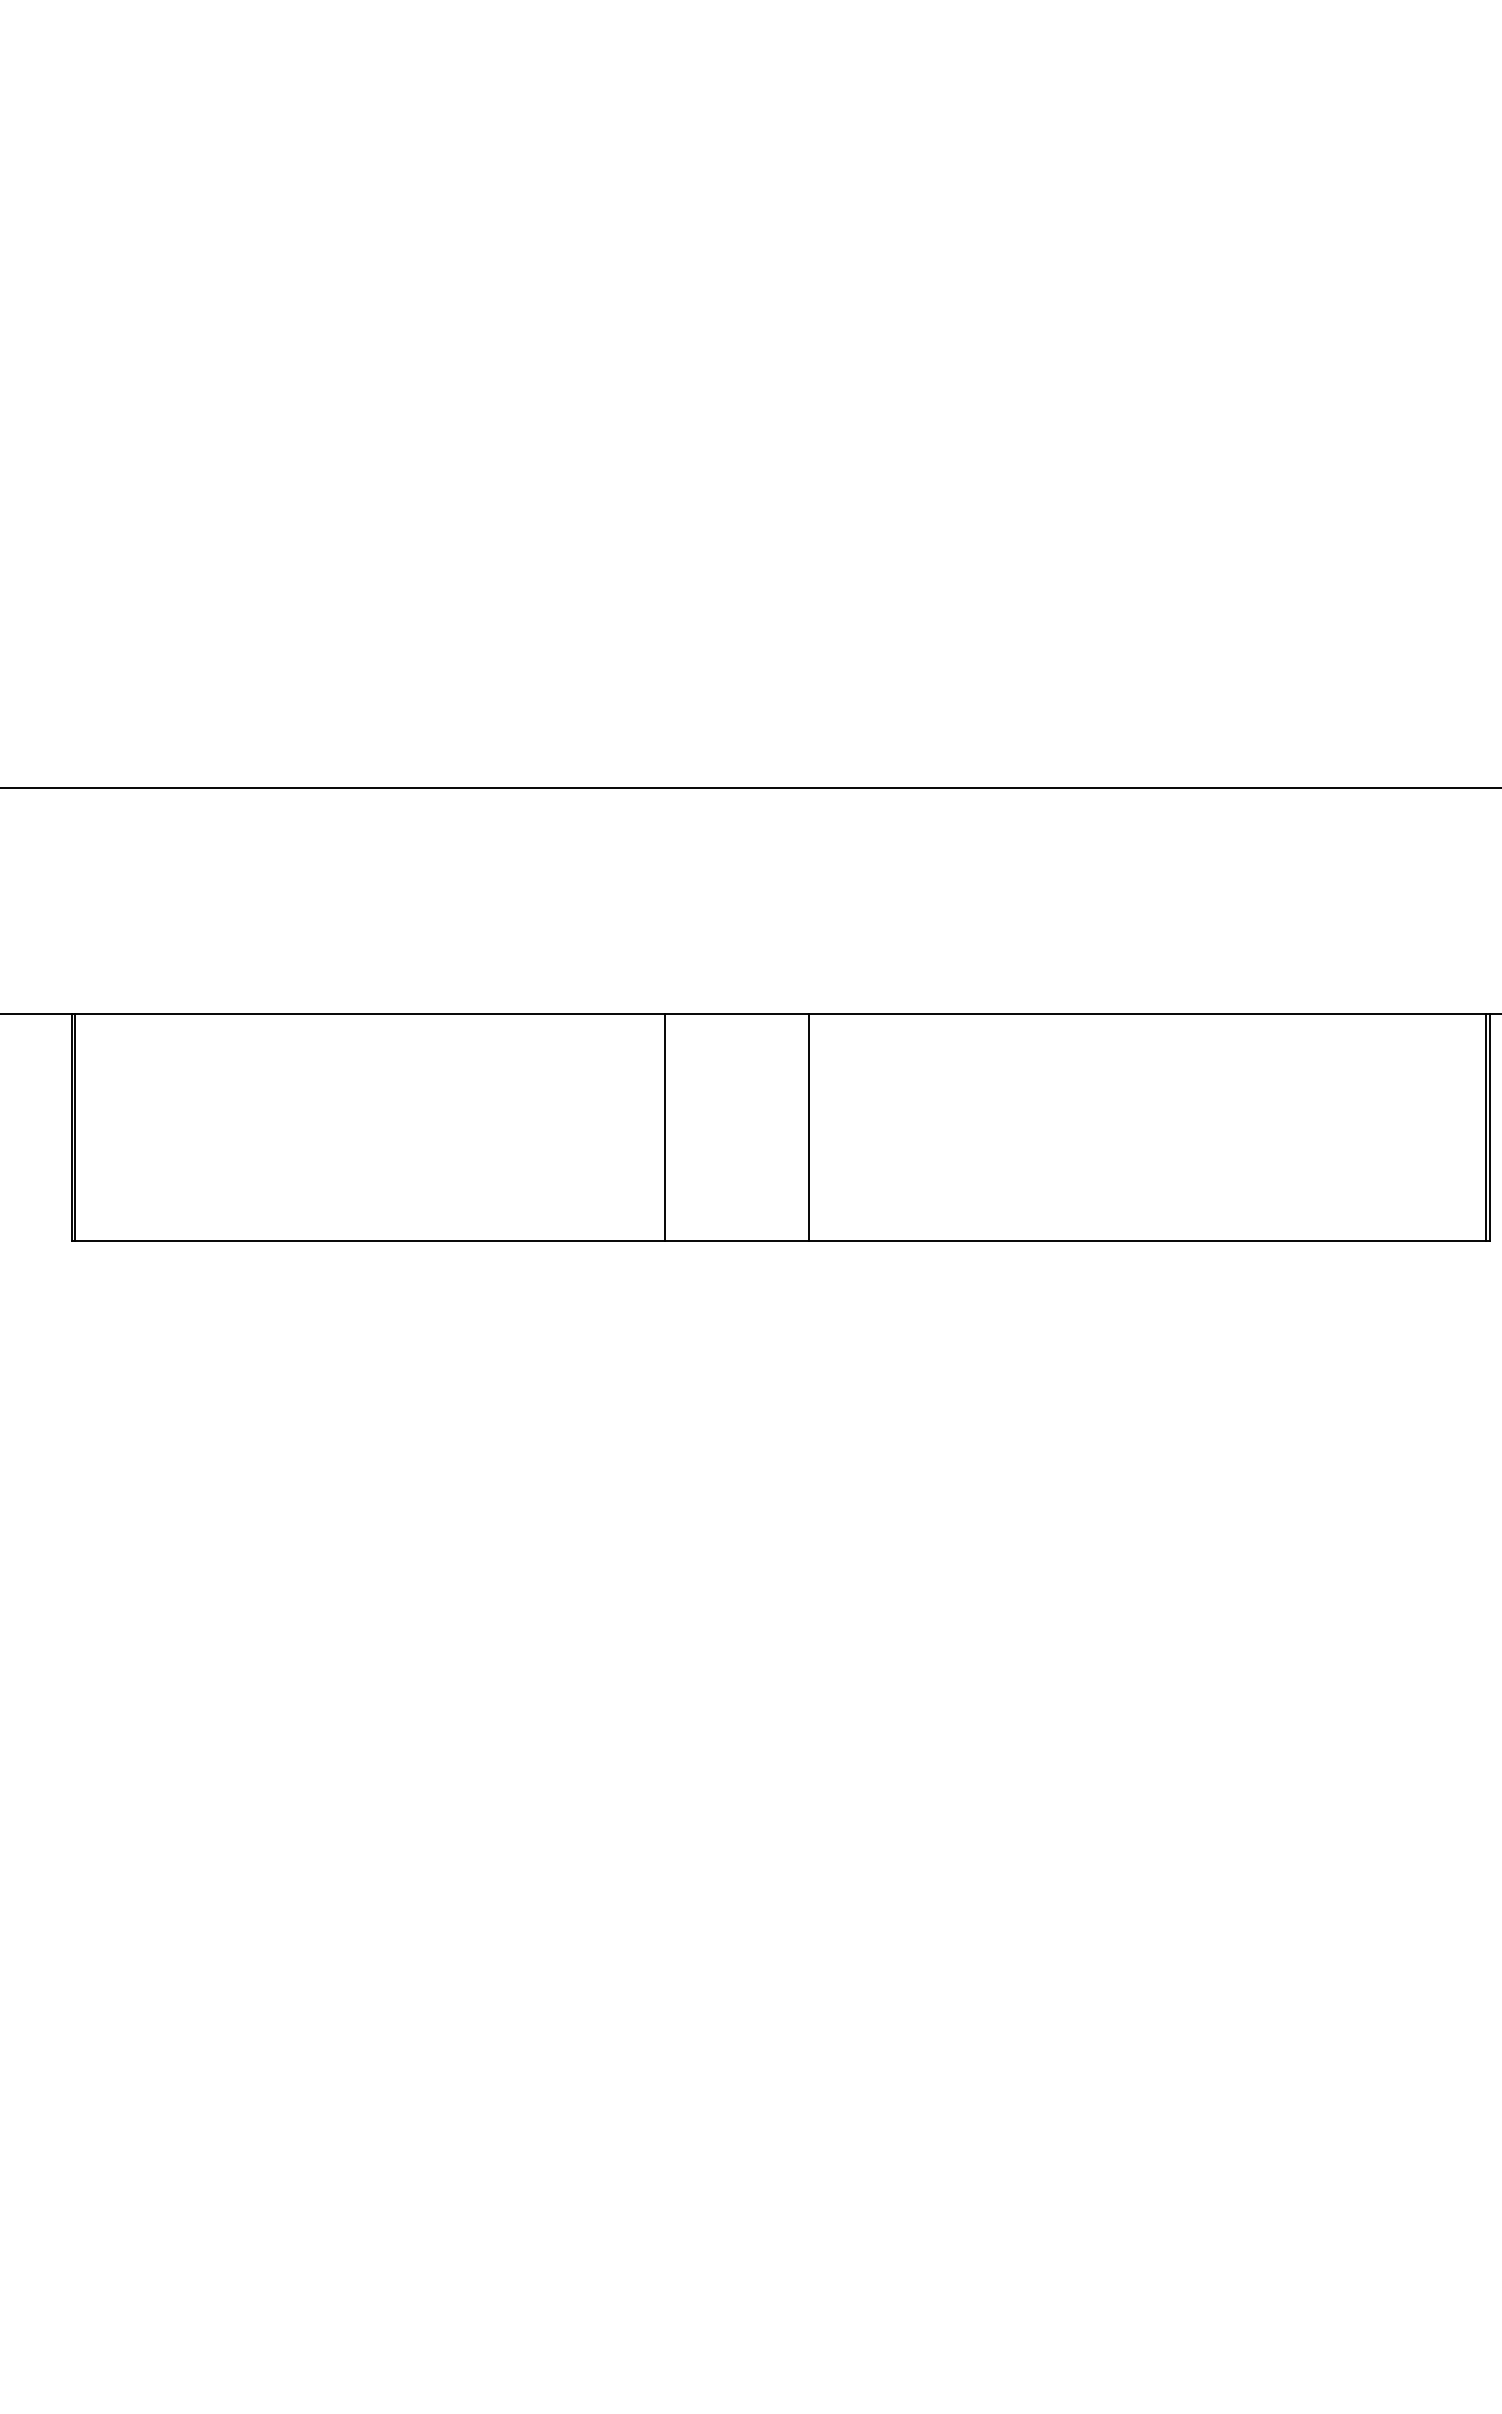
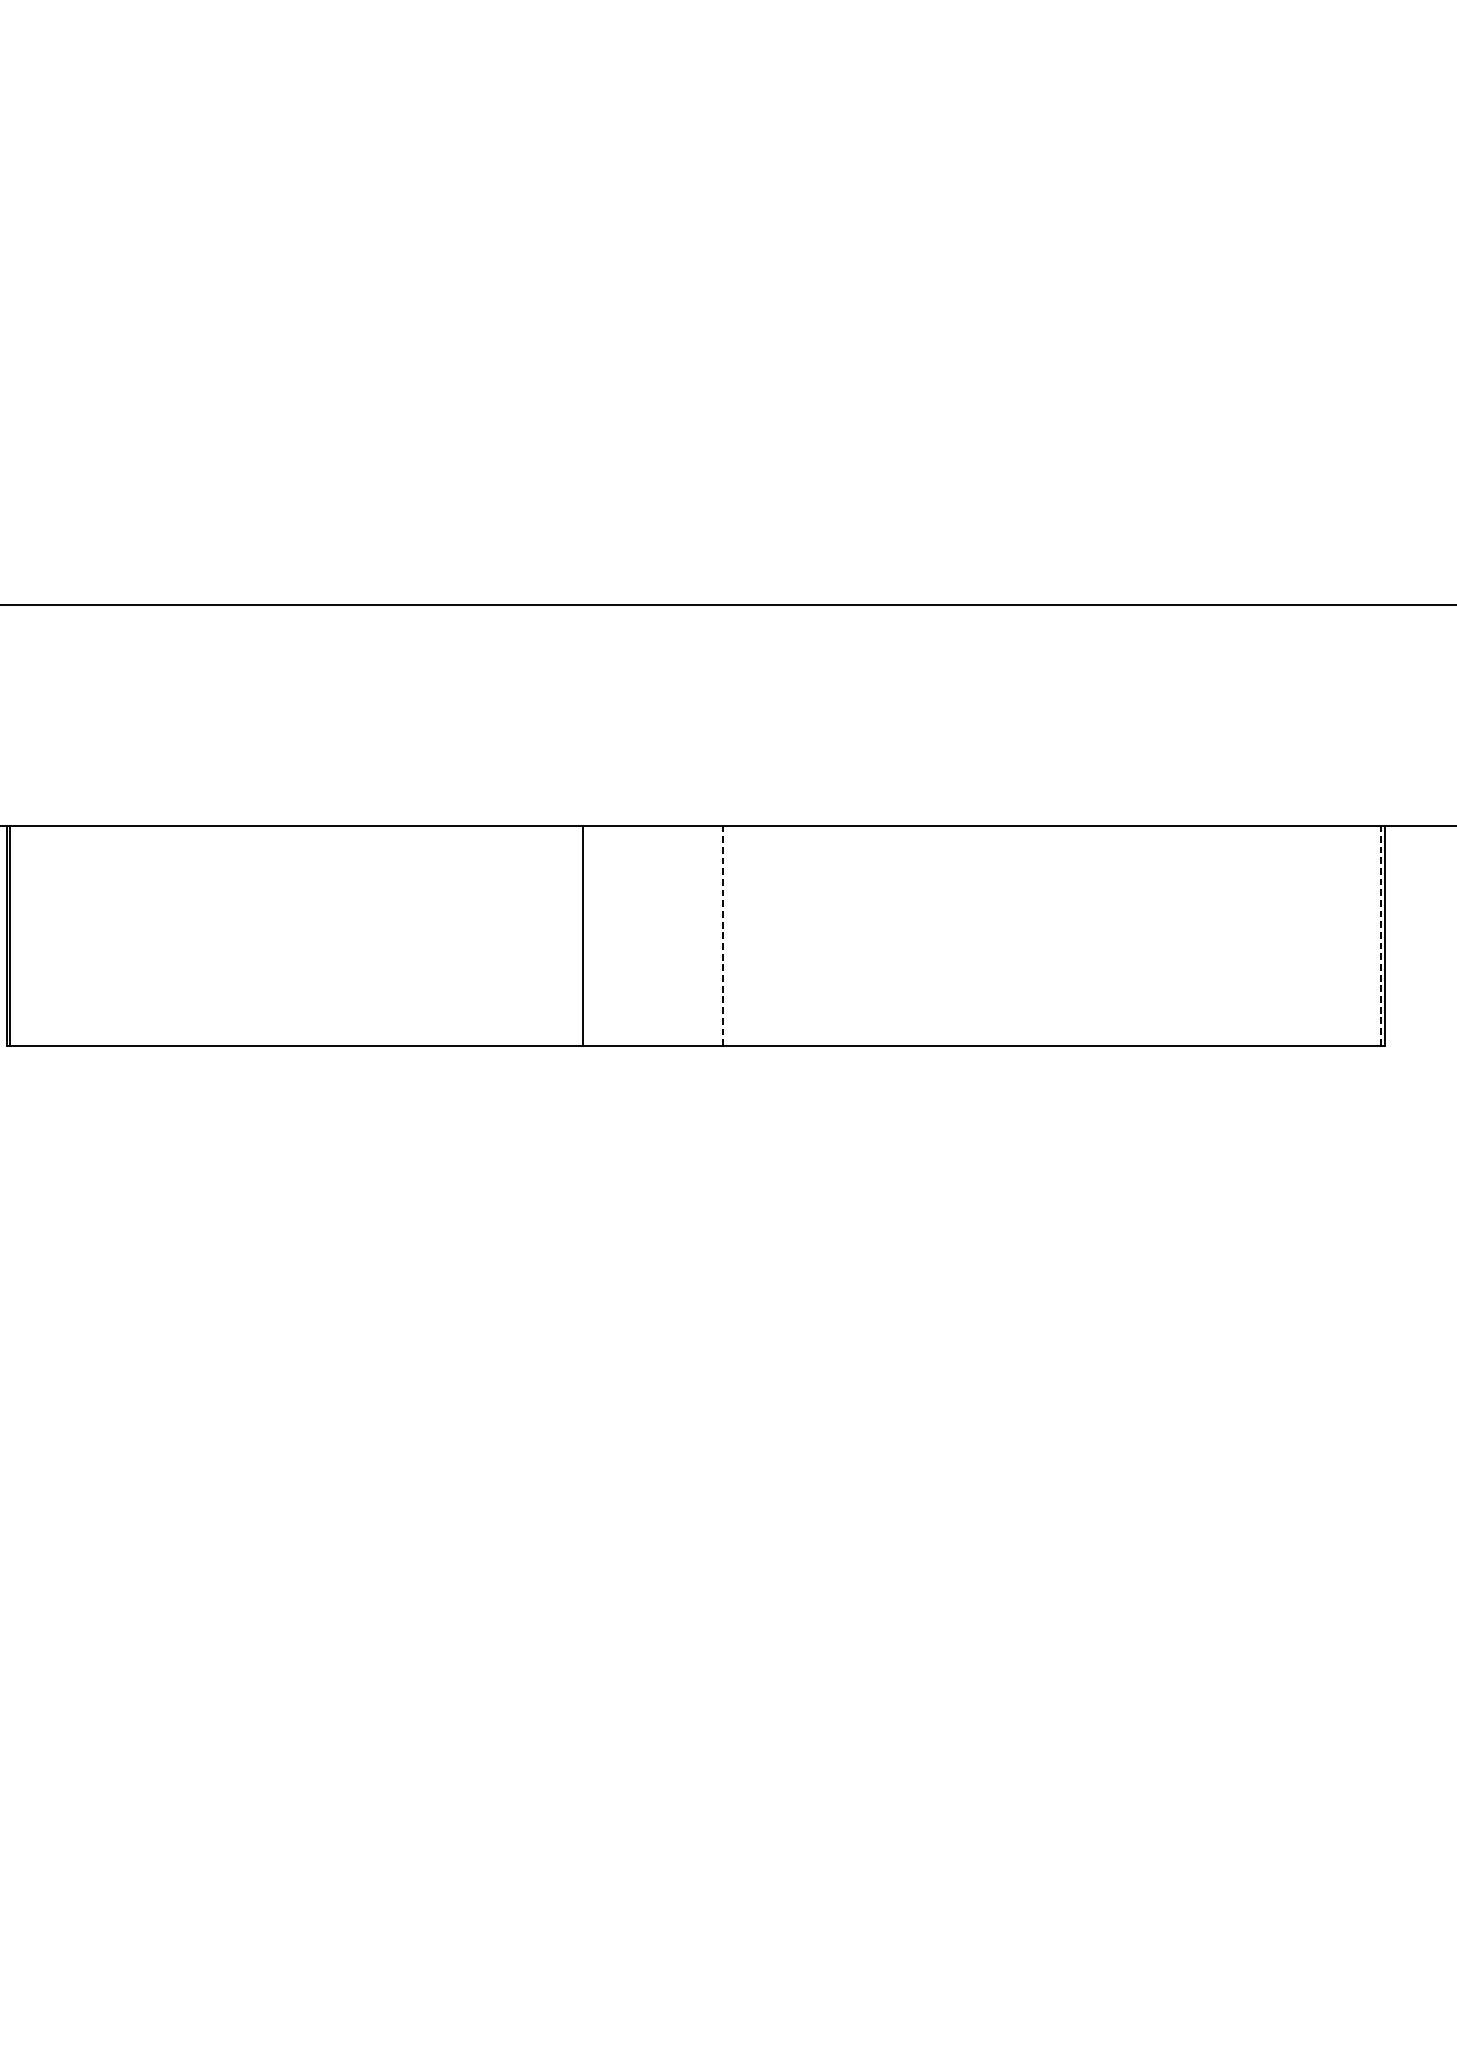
line: (1485, 1127) -> (1380, 935), solid -> dashed
line: (808, 1128) -> (722, 936), solid -> dashed

